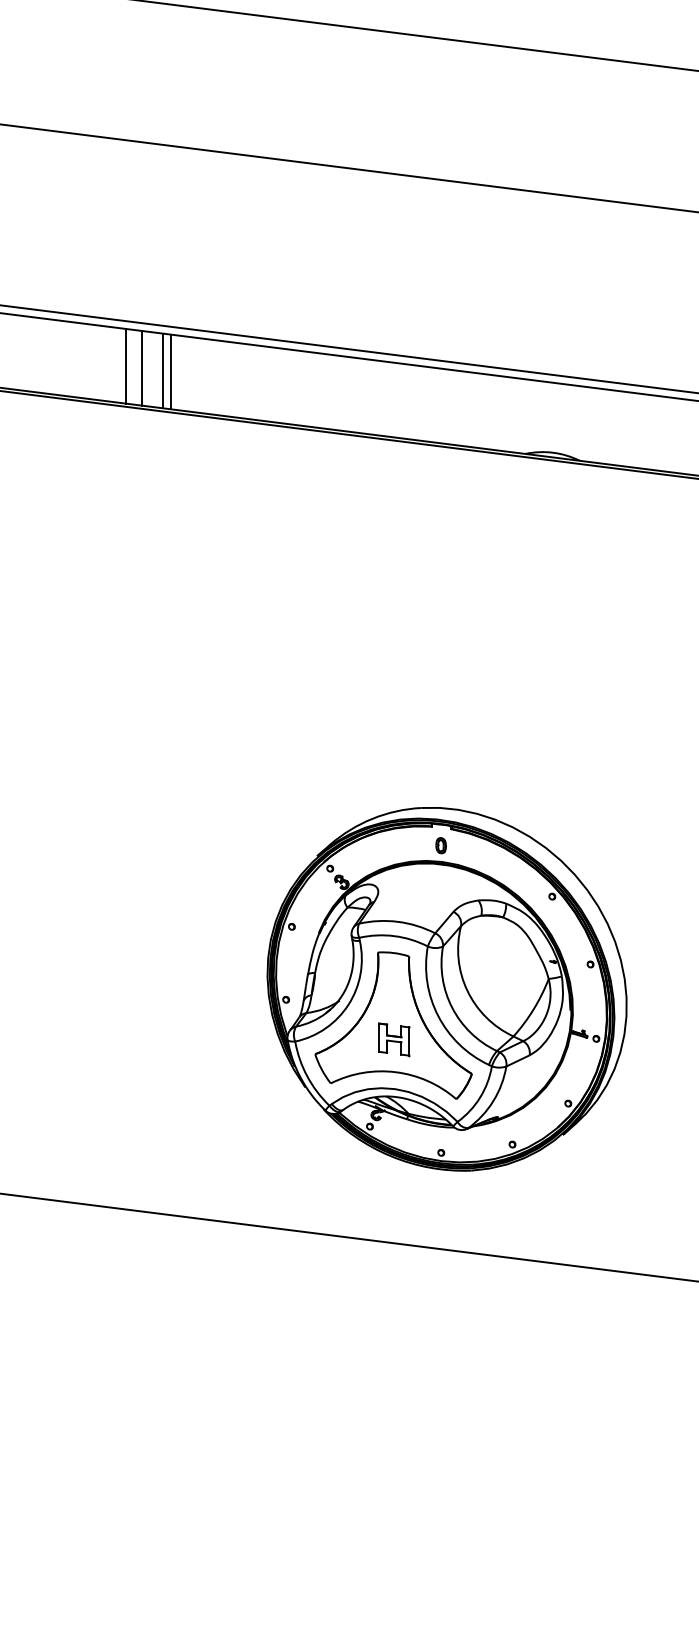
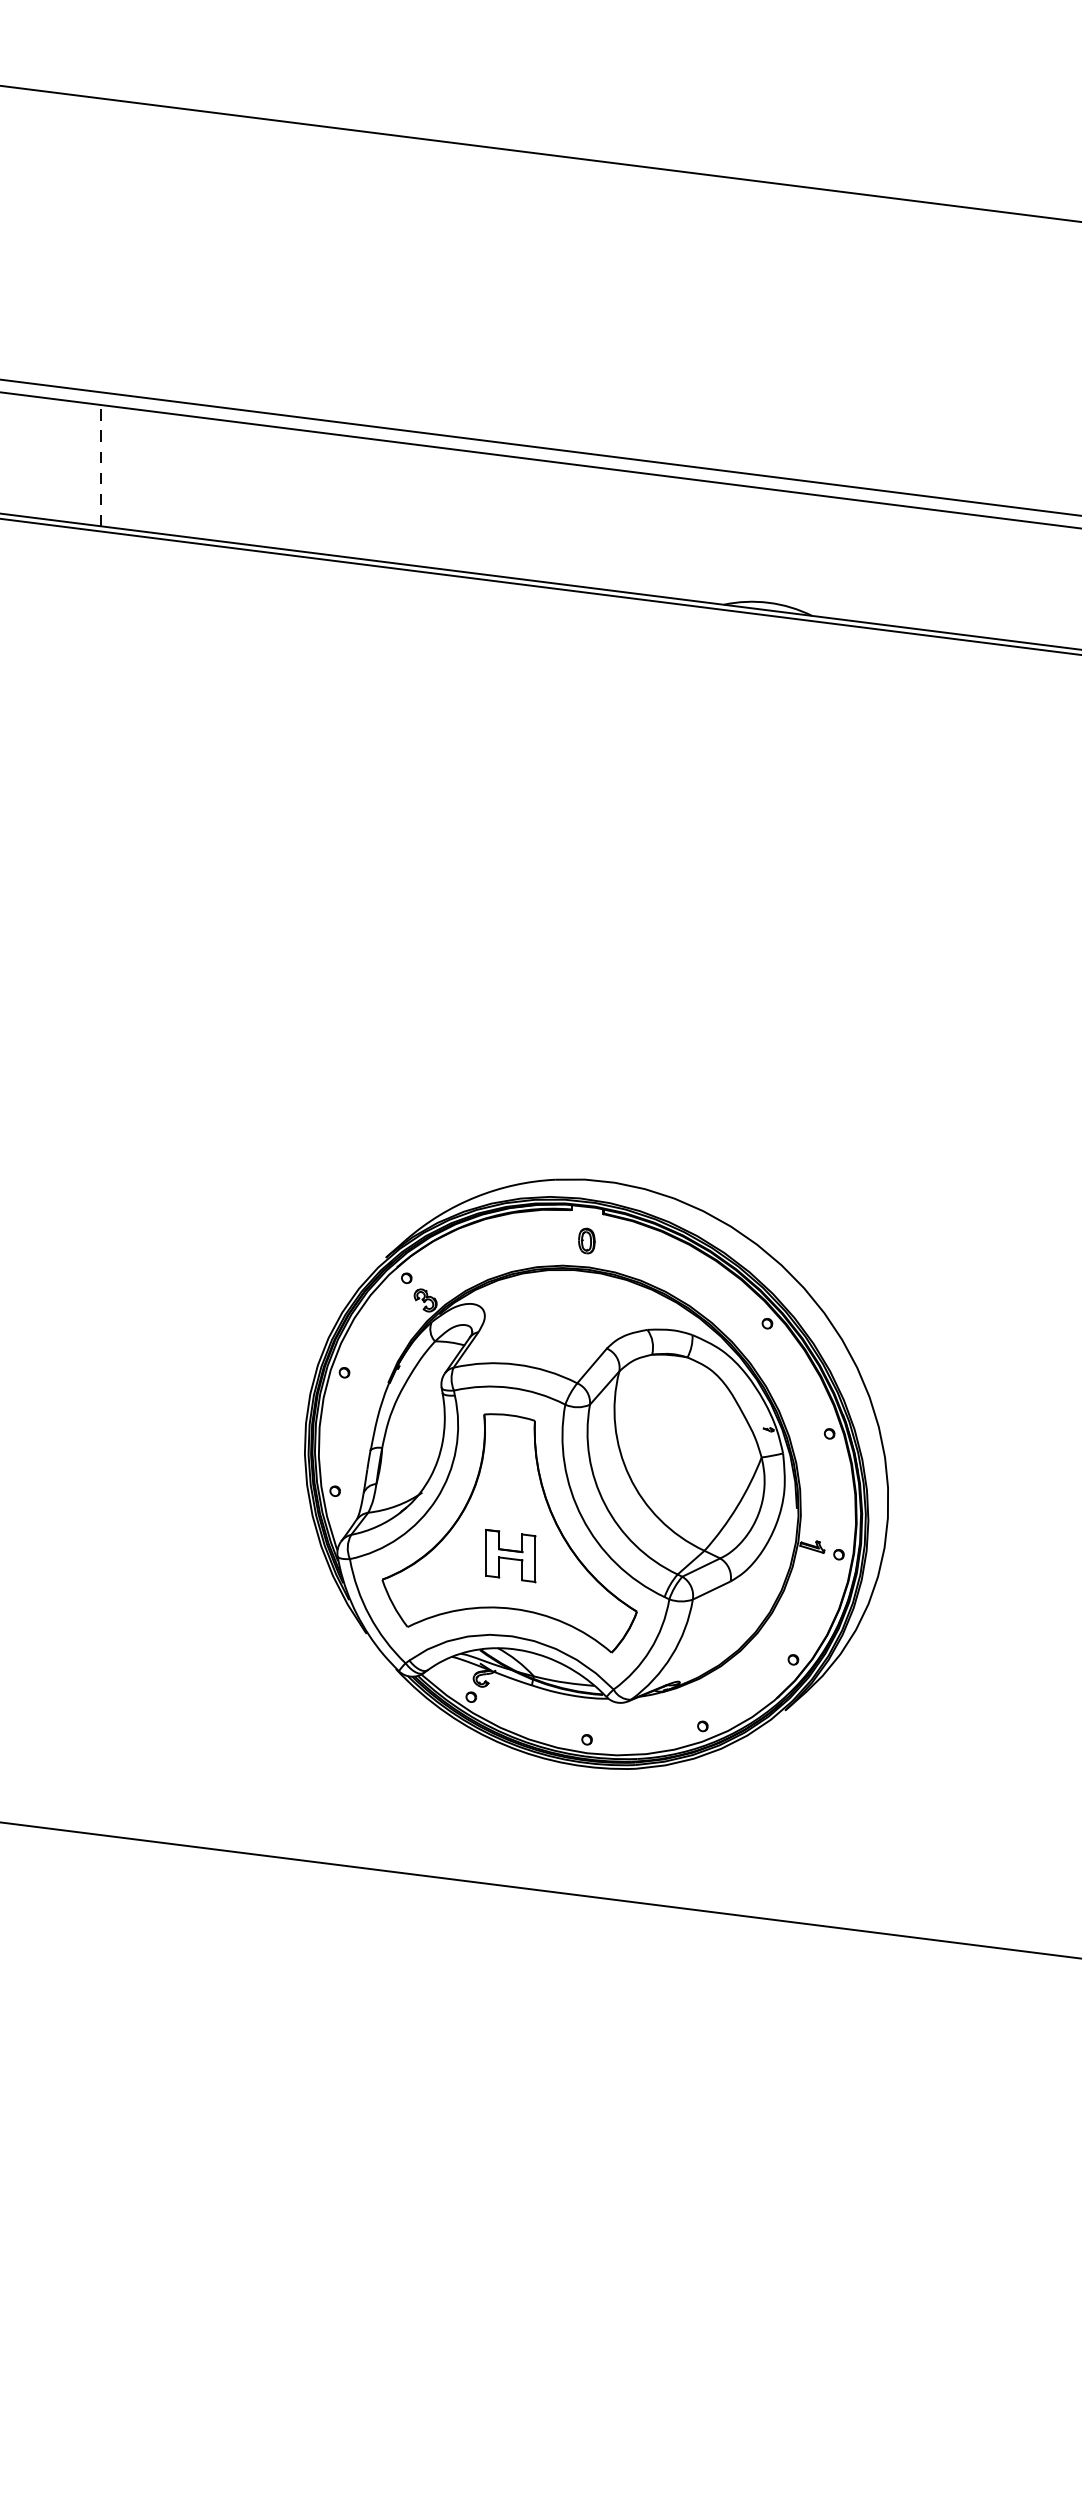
line: (126, 366) -> (75, 462), removed
line: (141, 367) -> (100, 464), solid -> dashed
line: (163, 370) -> (135, 469), removed
line: (171, 371) -> (148, 470), removed

